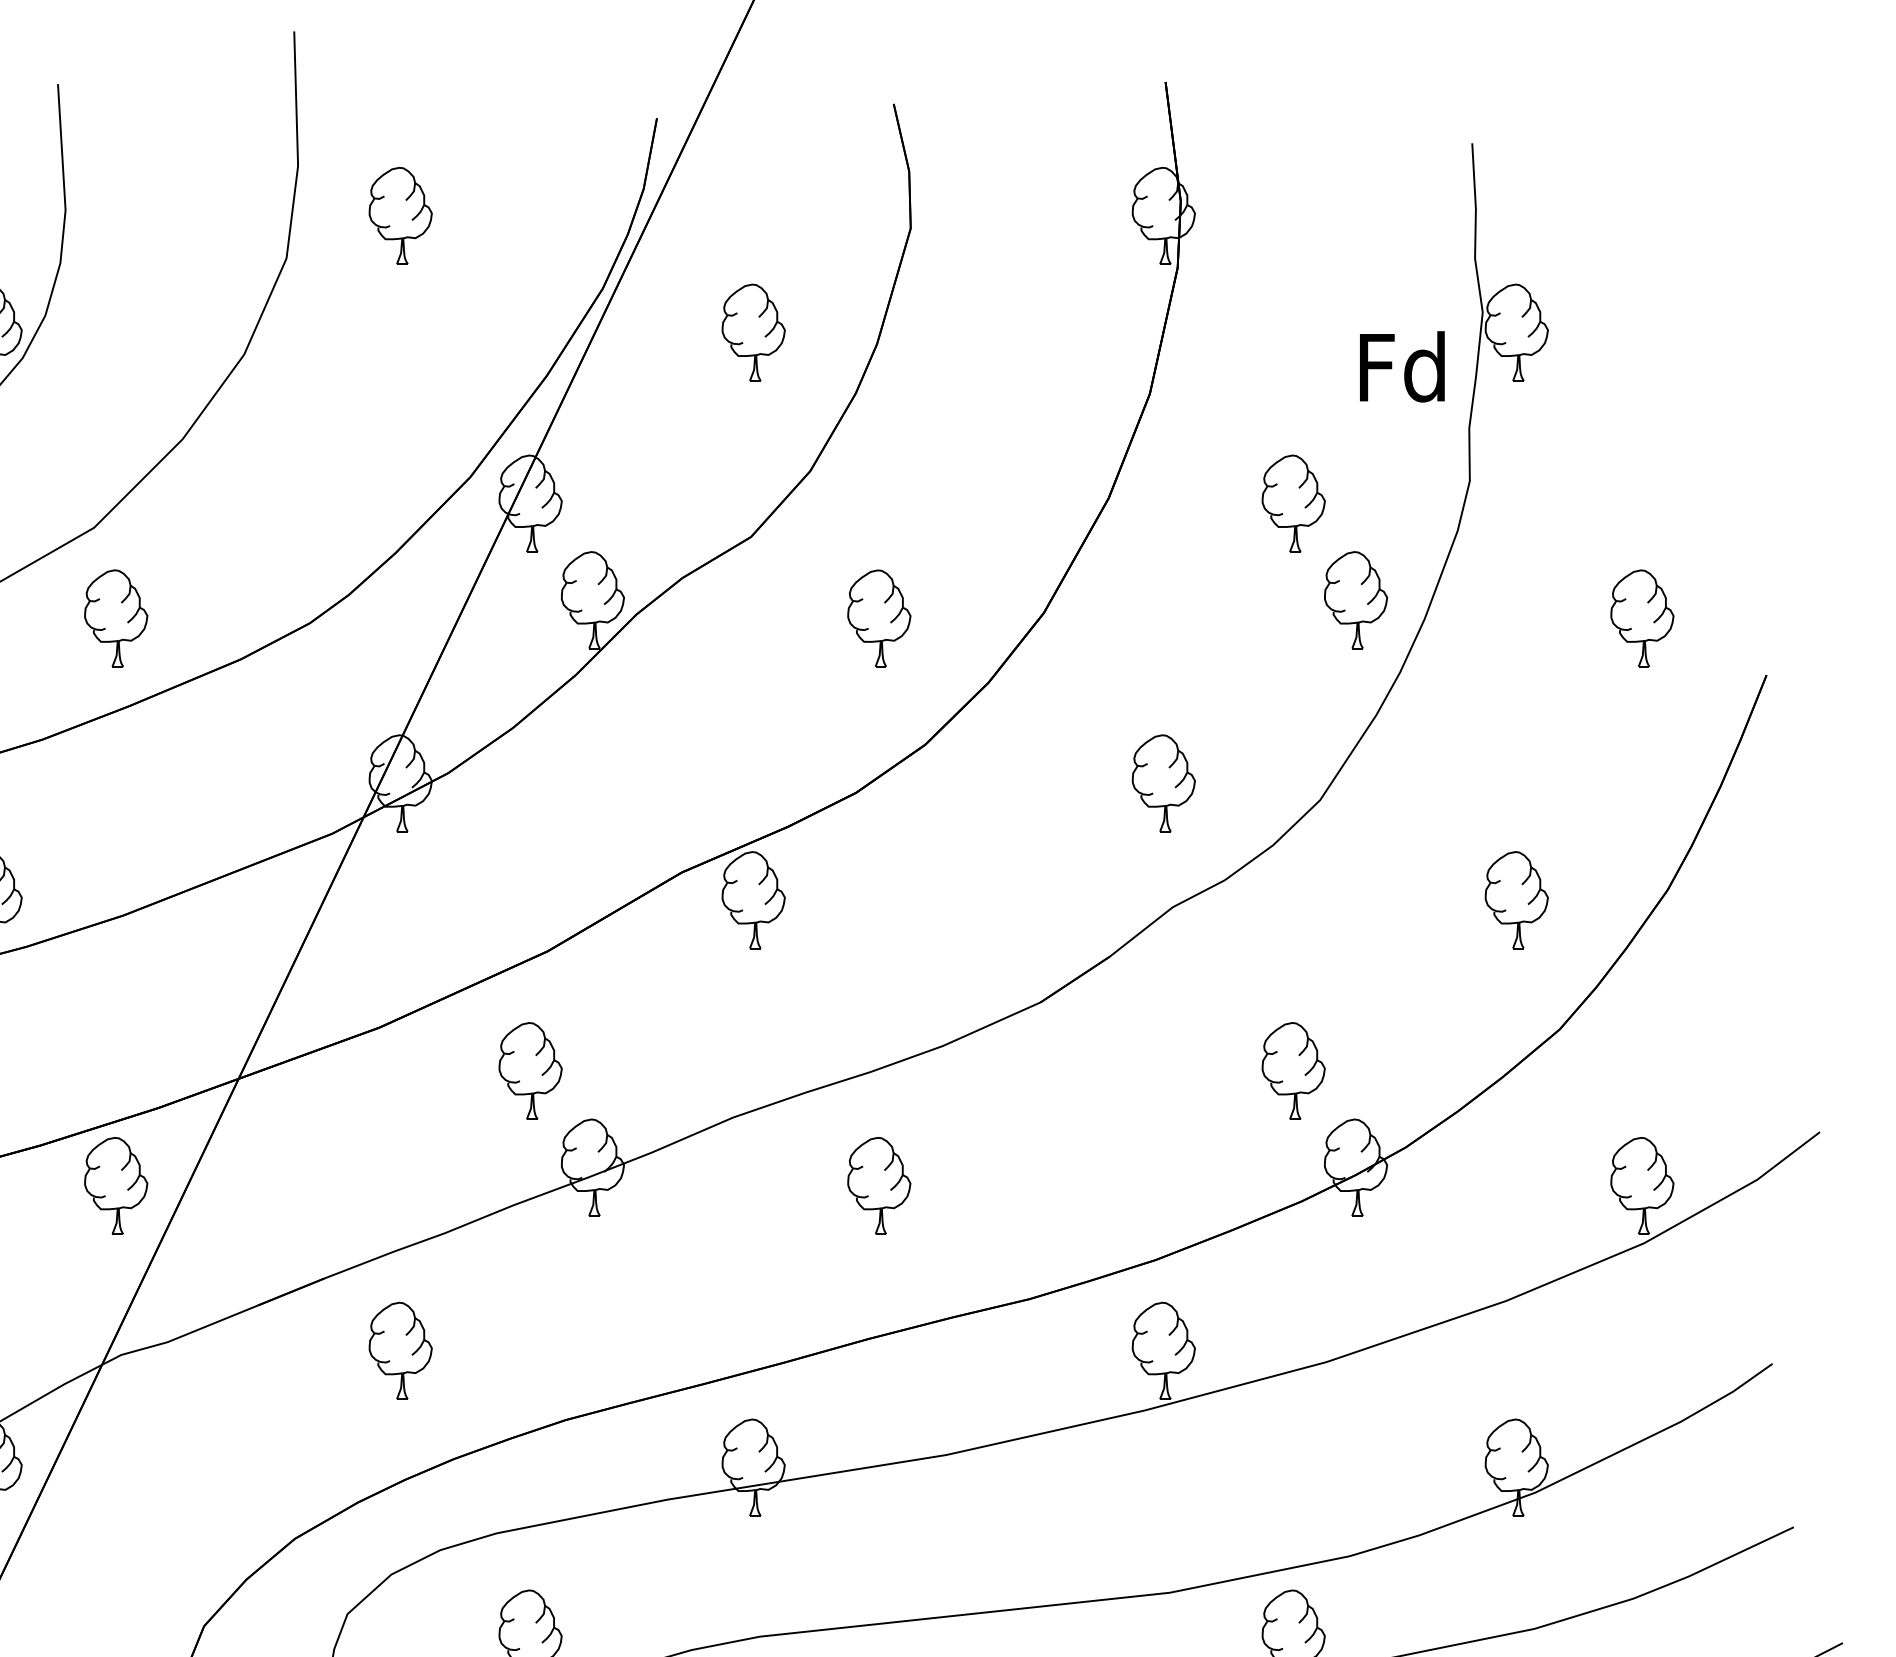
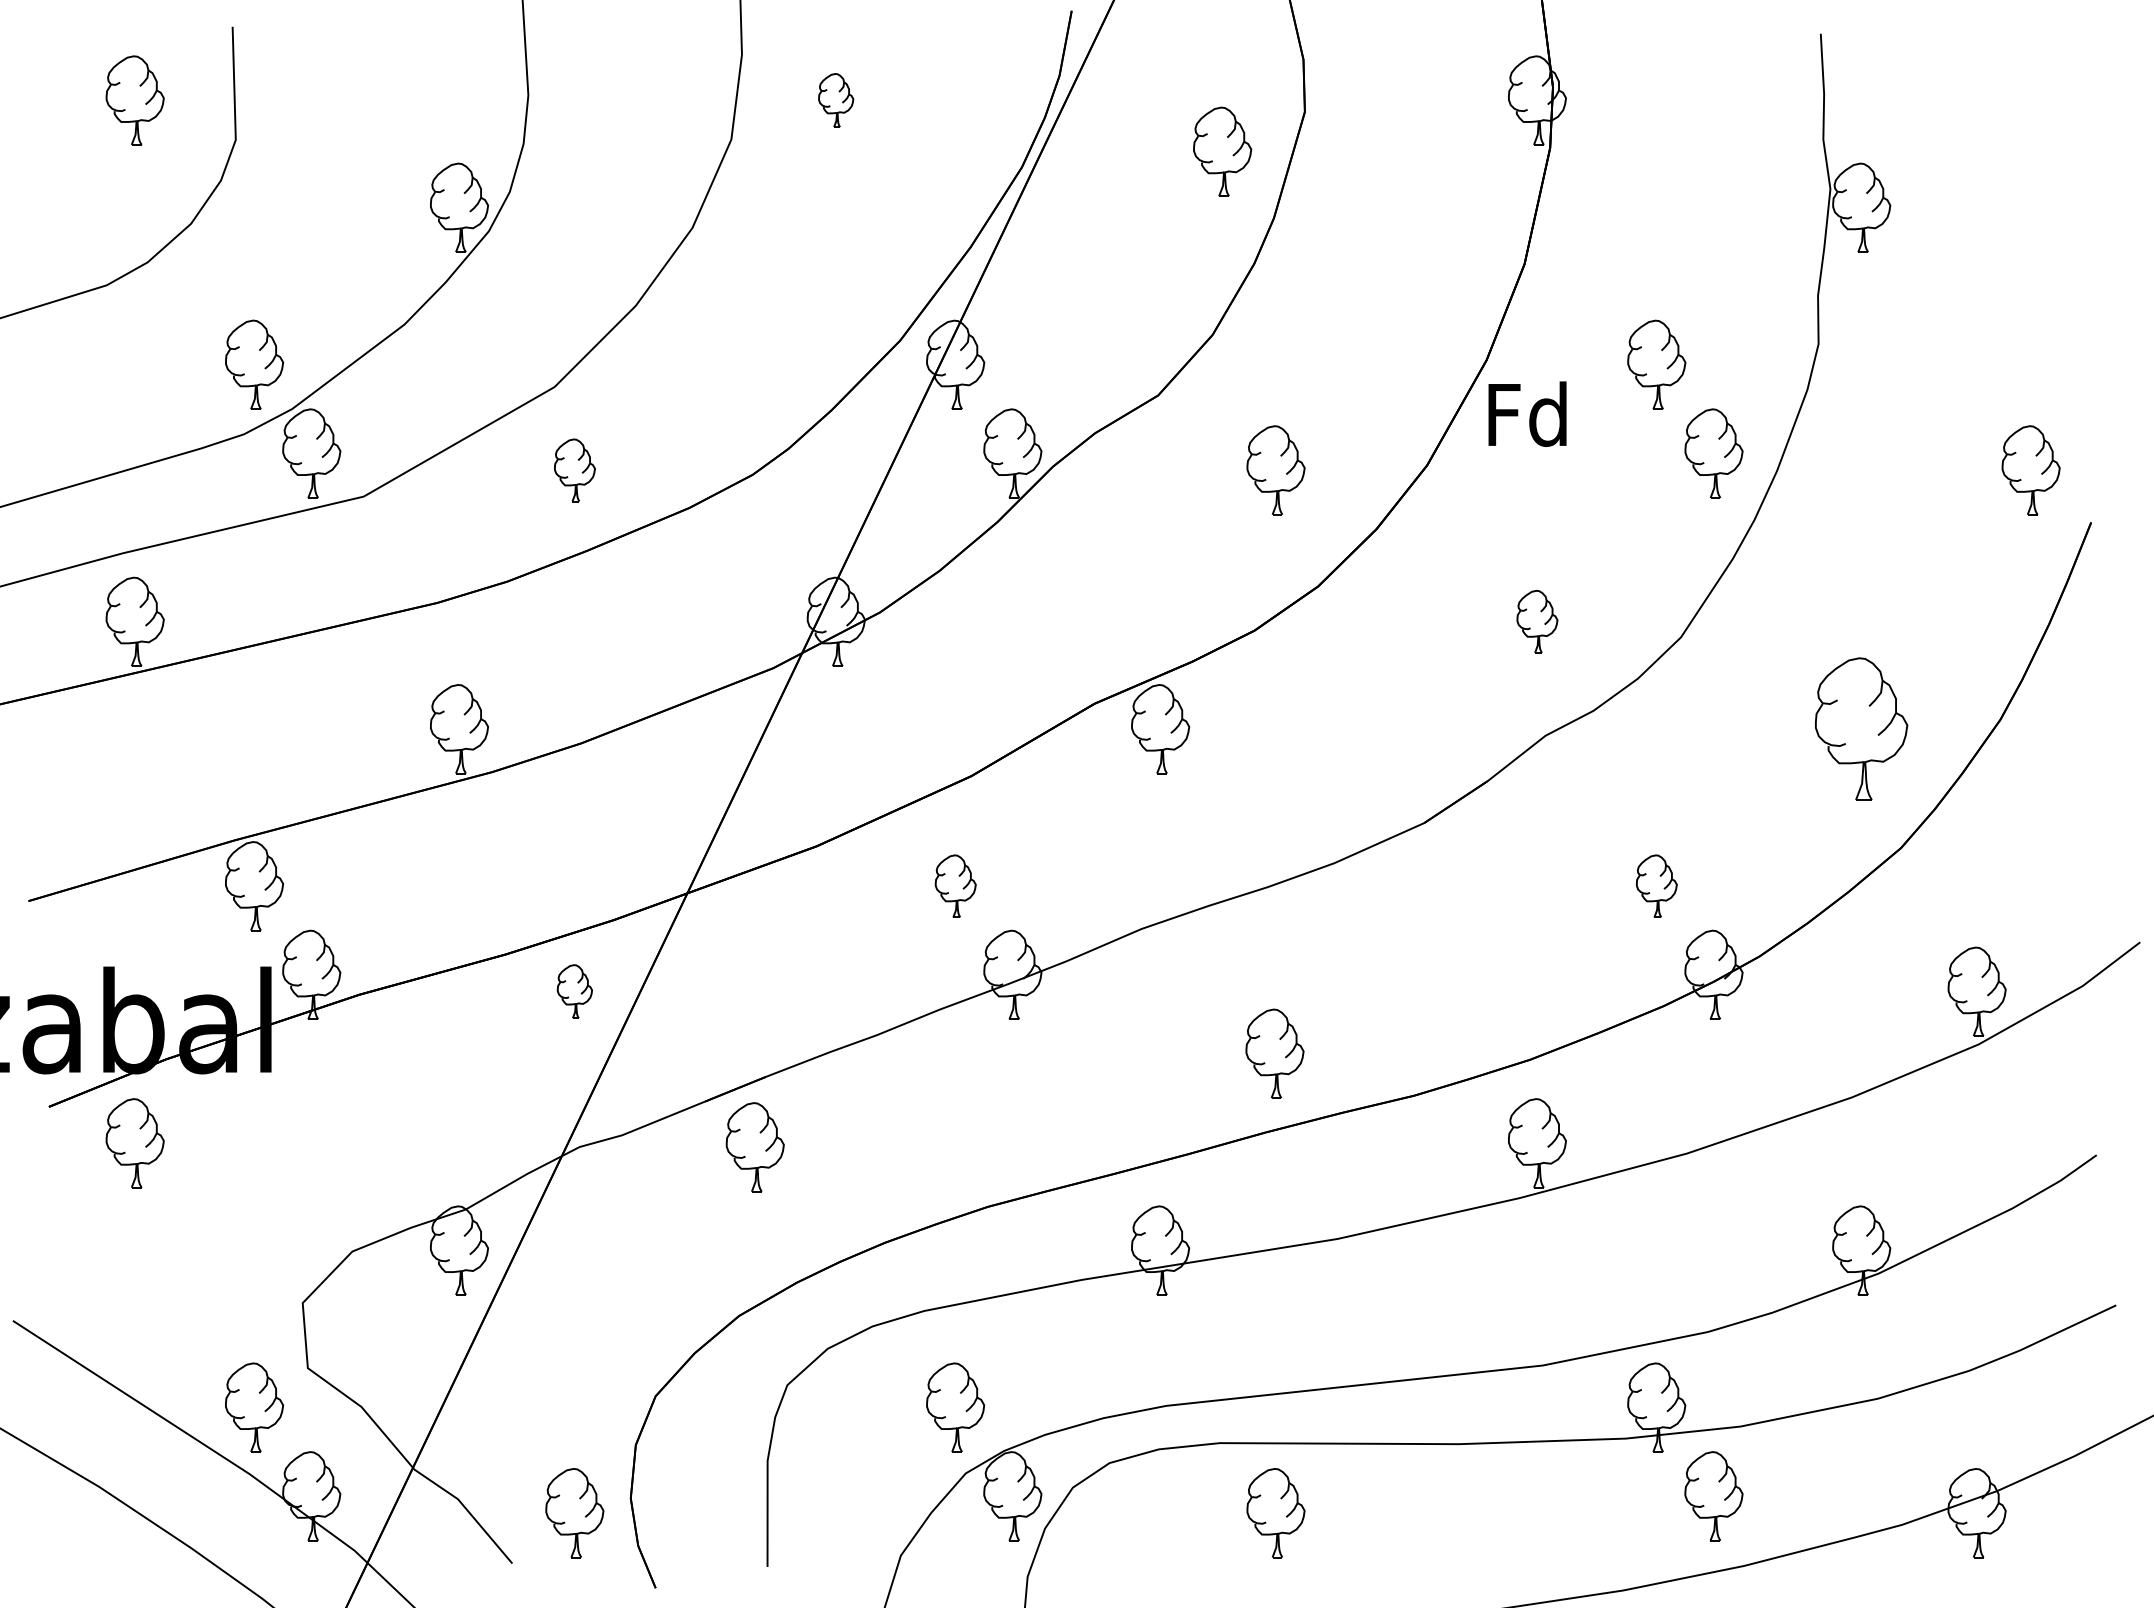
part: (399, 215) -> (835, 100), size x0.6
part: (753, 332) -> (1222, 151), moved
text: (1402, 366) -> (1527, 413), moved
part: (115, 618) -> (574, 470), size x0.7
part: (1641, 618) -> (2030, 470), moved
part: (1163, 782) -> (1537, 621), size x0.7
part: (1516, 900) -> (1861, 729), size x1.6
part: (530, 1071) -> (955, 886), size x0.7
part: (1293, 1071) -> (1656, 886), size x0.7
part: (115, 1185) -> (574, 991), size x0.6
part: (878, 1185) -> (1274, 1053), moved
part: (399, 1351) -> (754, 1147), moved

